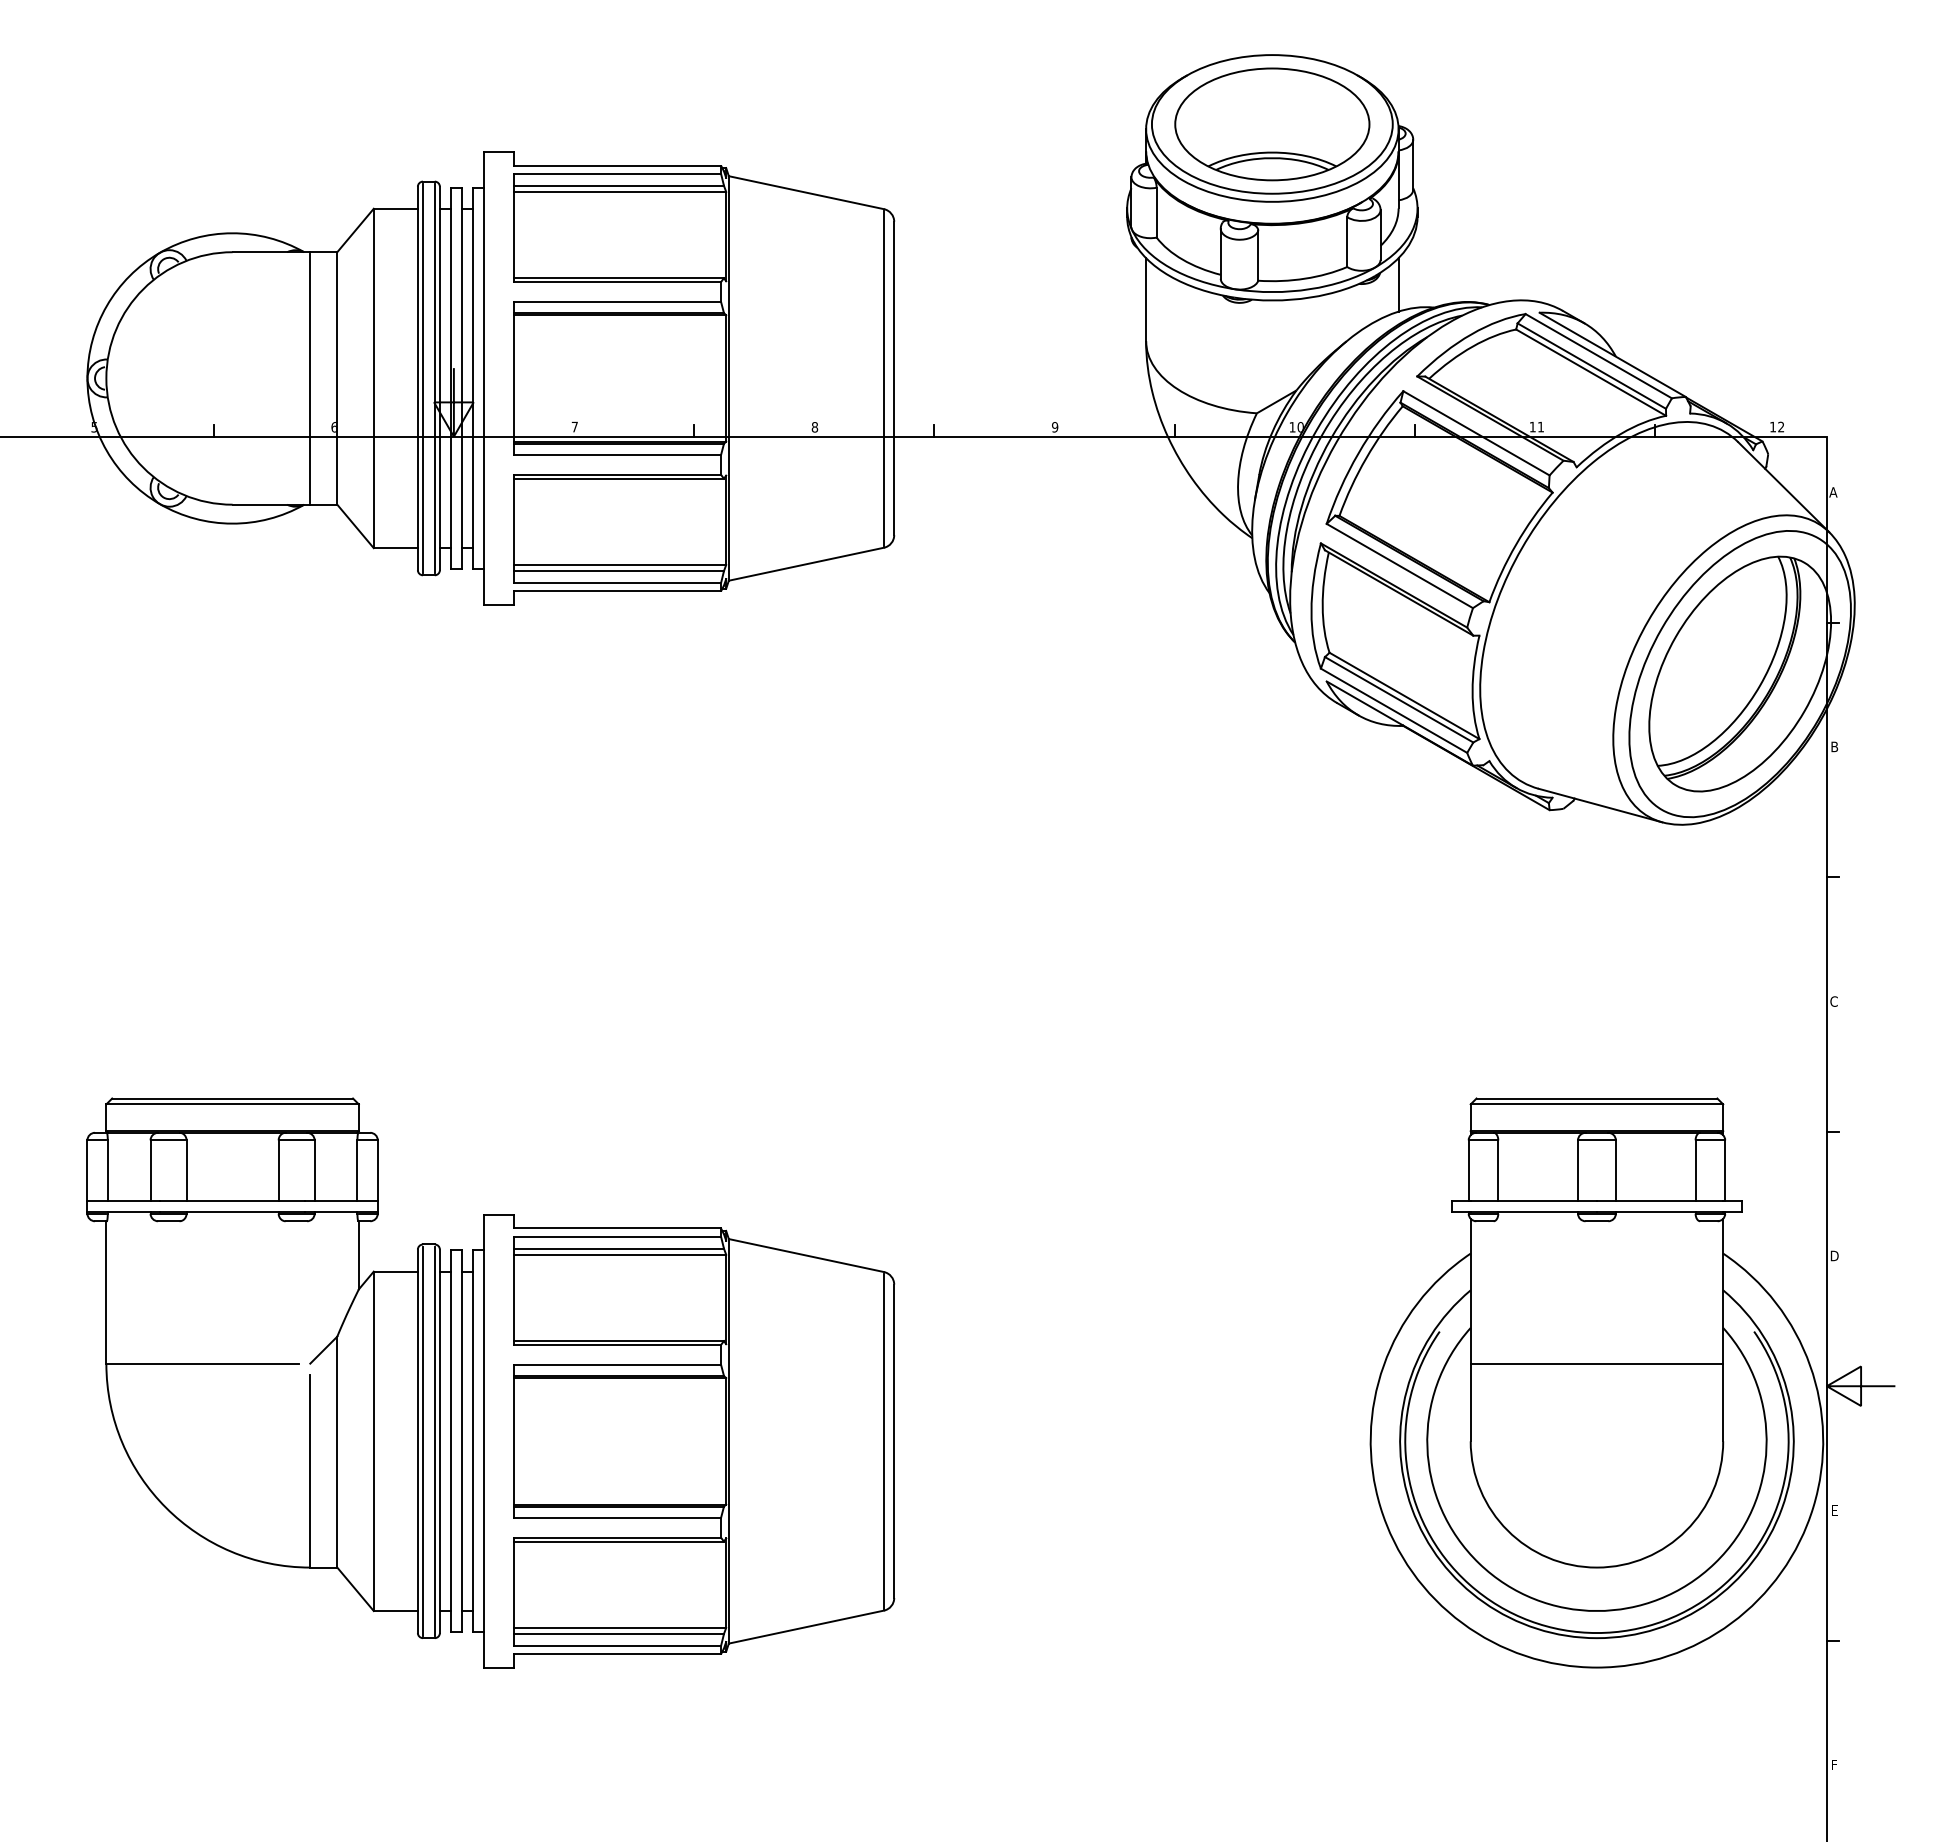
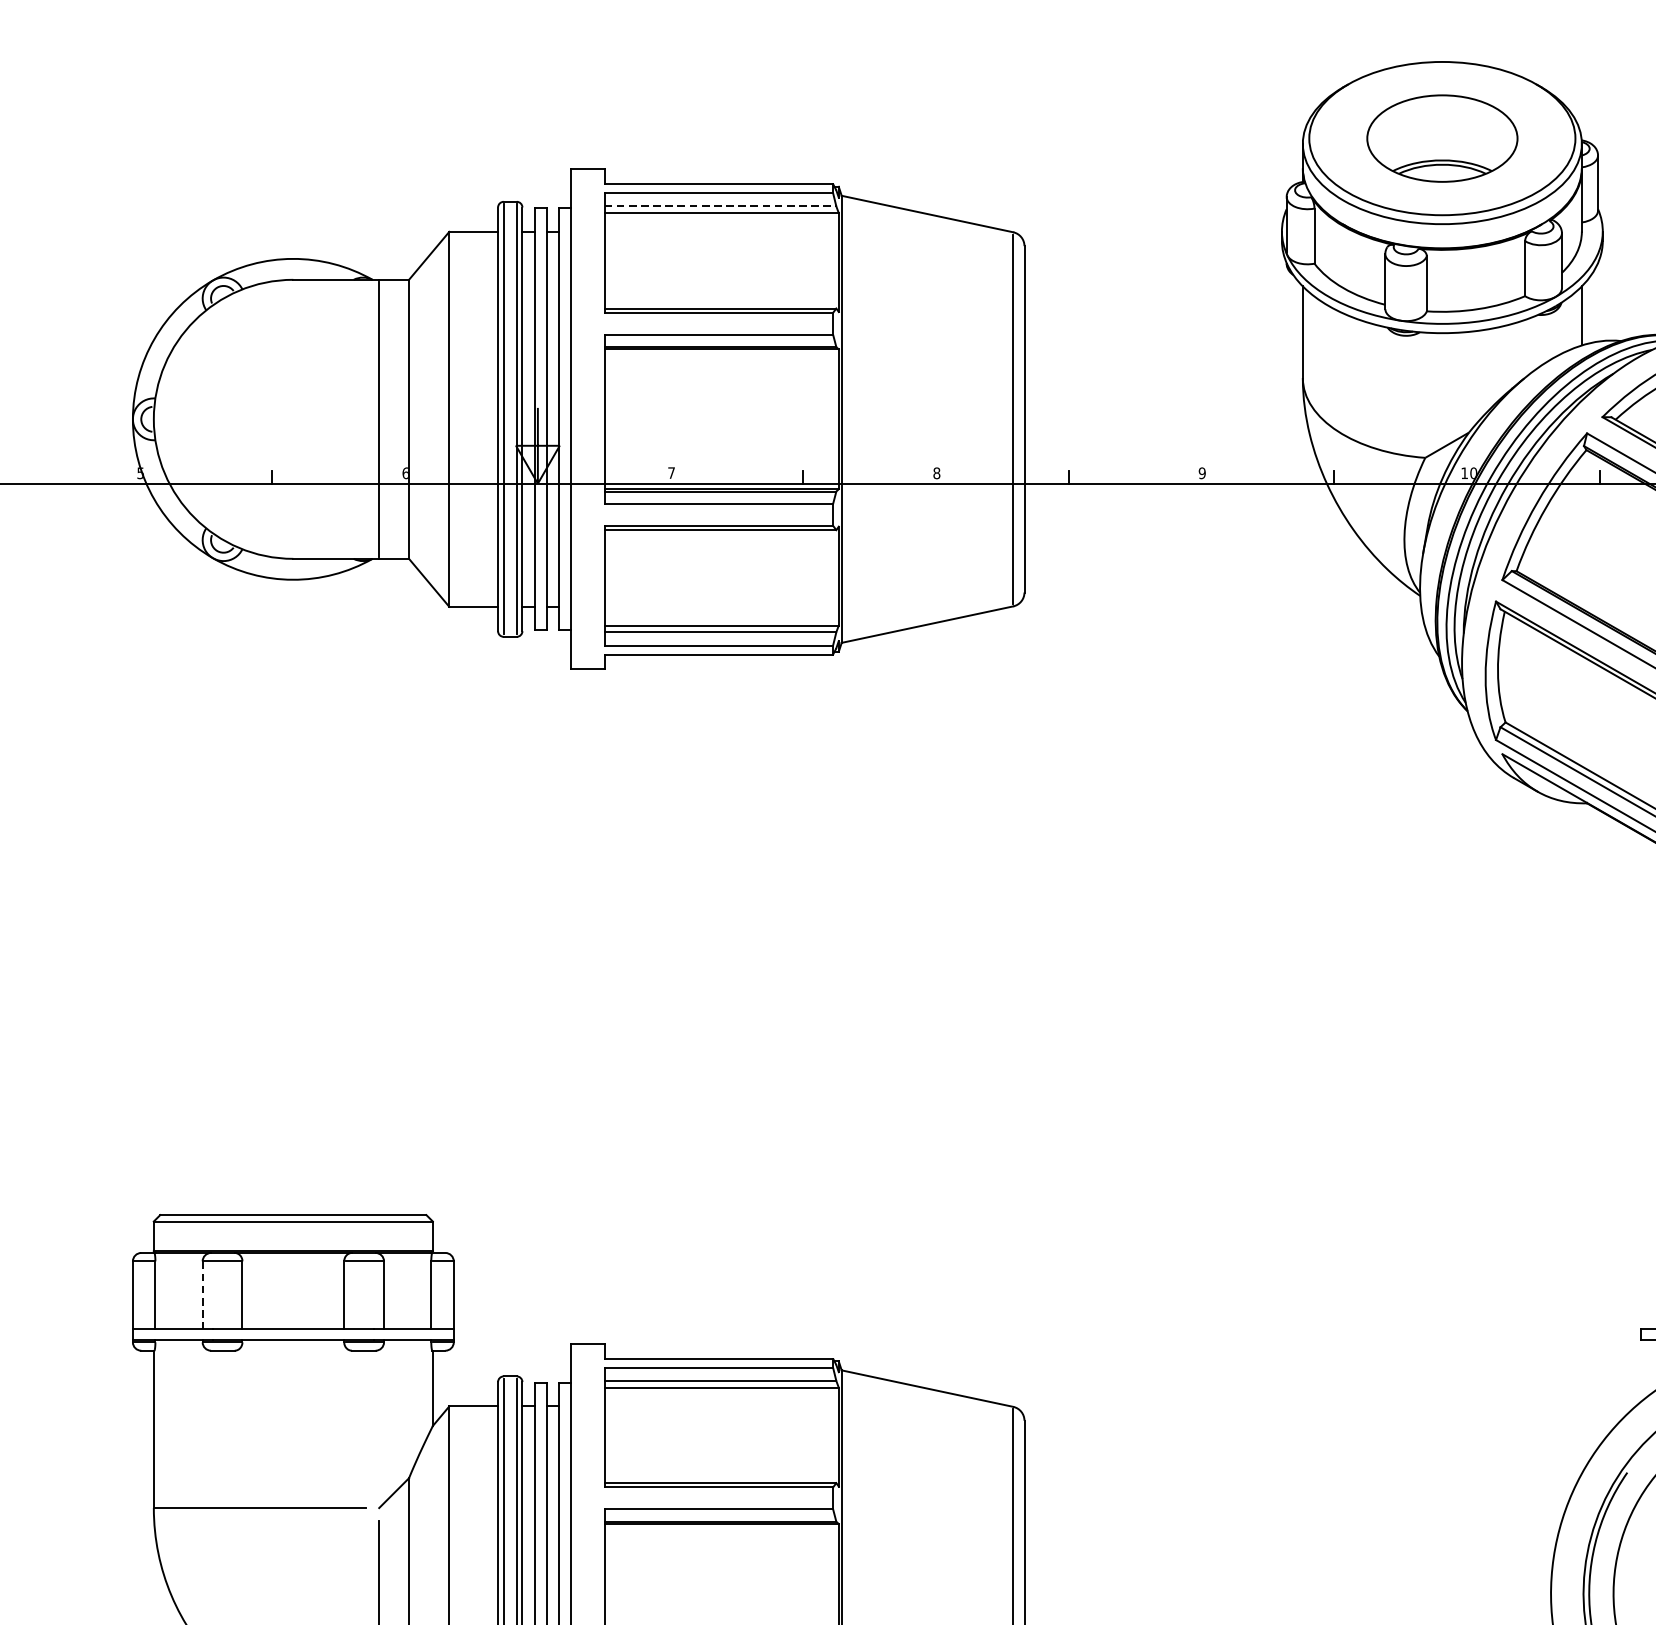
part: (1272, 124) -> (1442, 138), size x0.7
line: (619, 185) -> (720, 206), solid -> dashed
line: (150, 1171) -> (202, 1295), solid -> dashed

